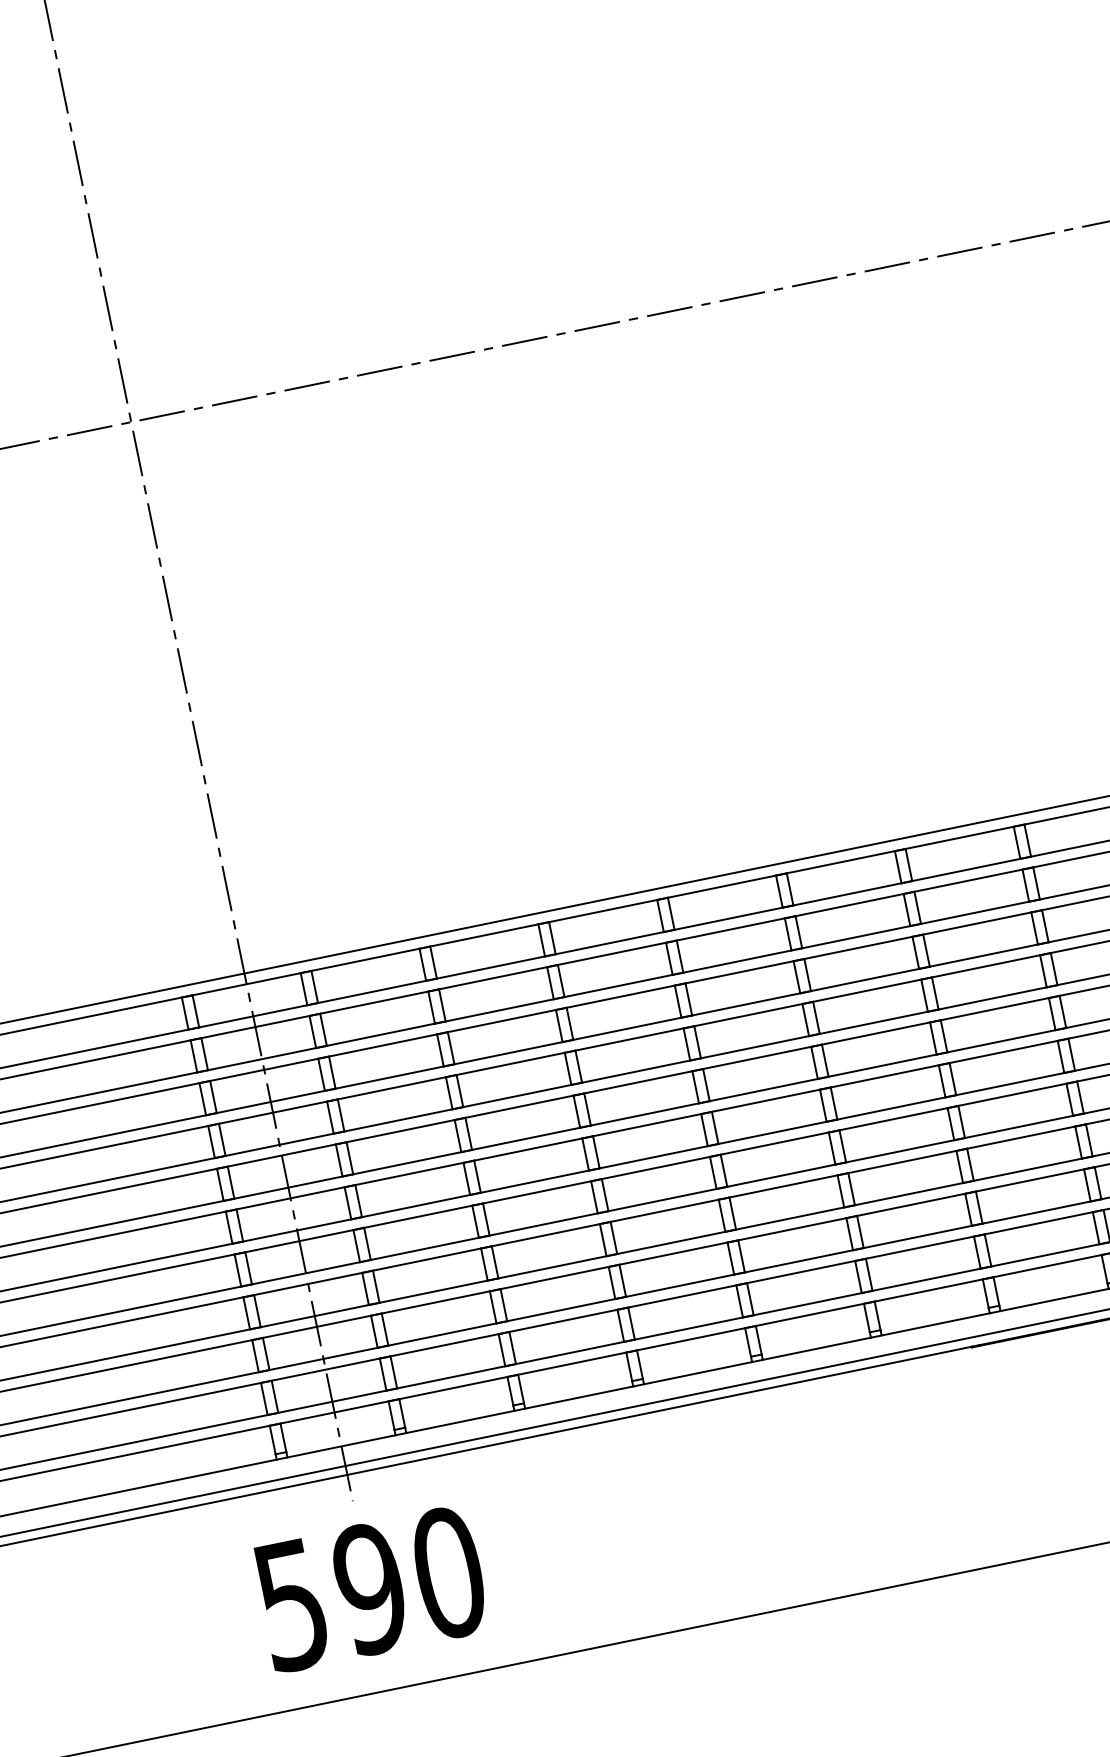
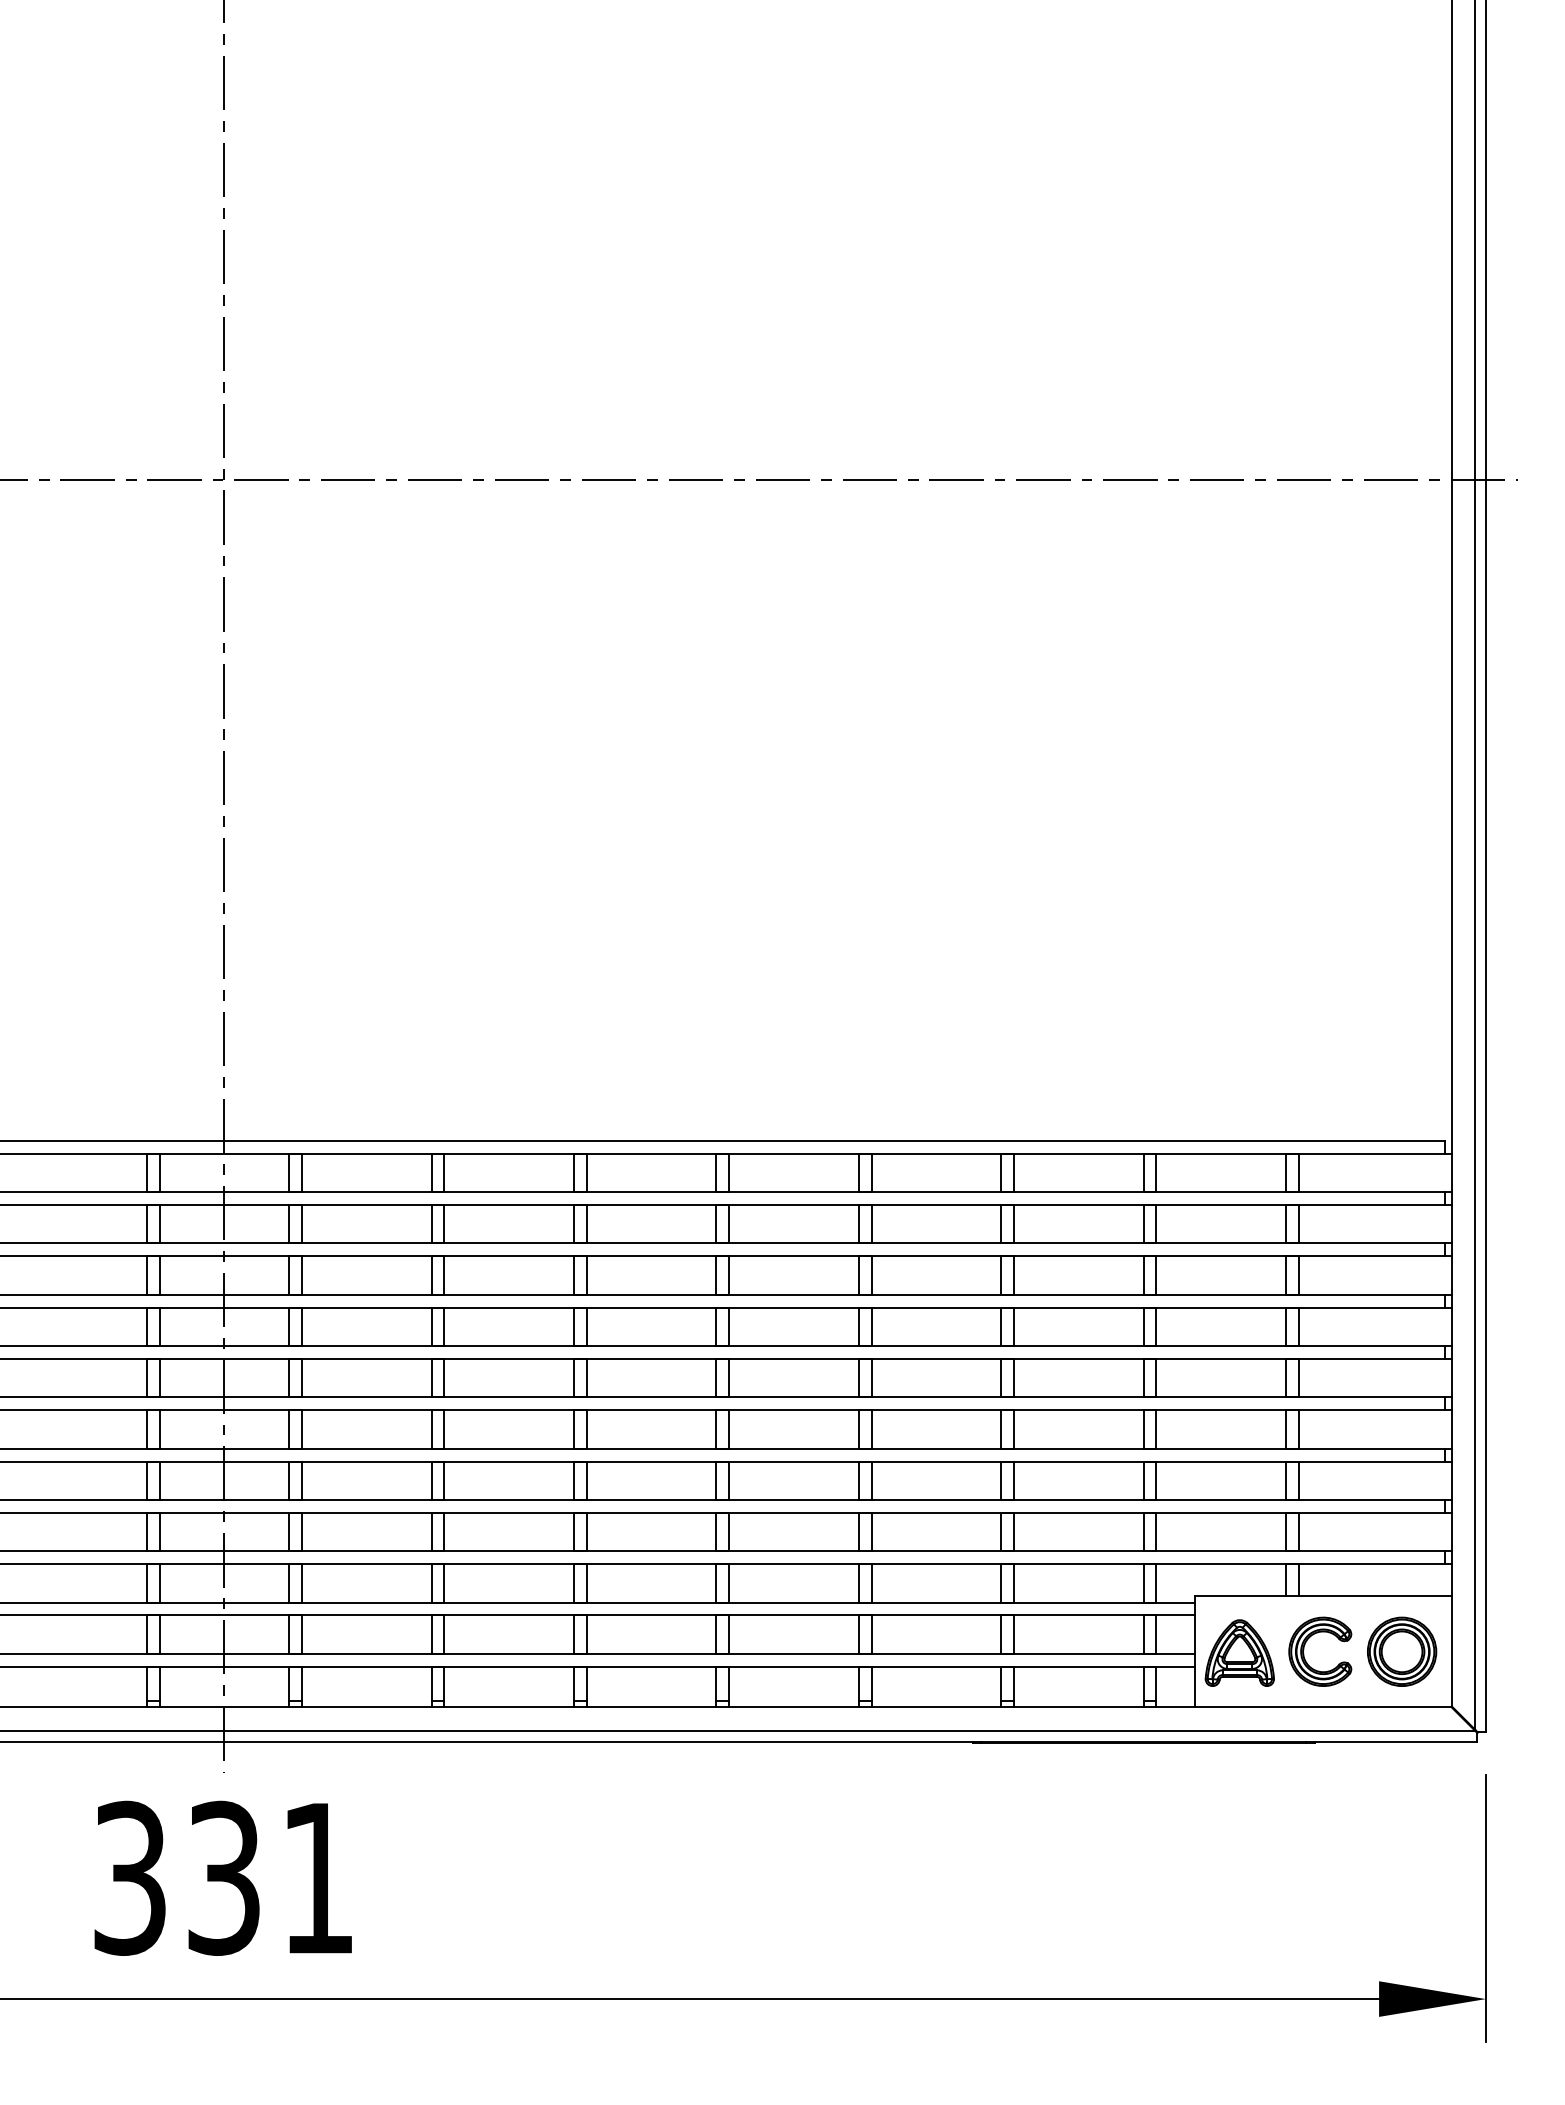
text: (370, 1588) -> (224, 1877), 590 -> 331

